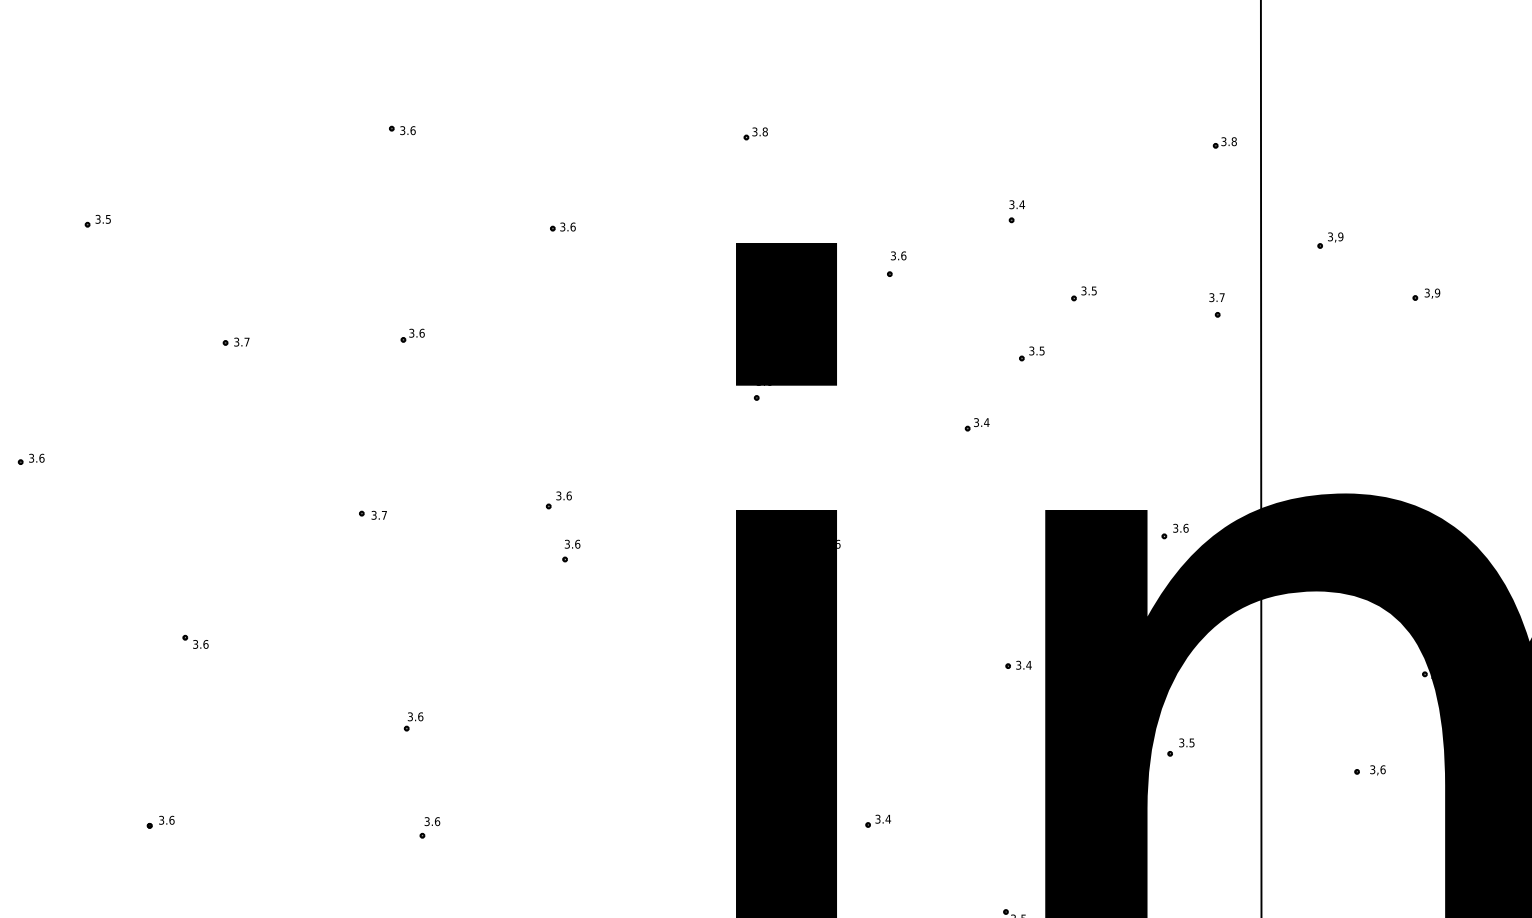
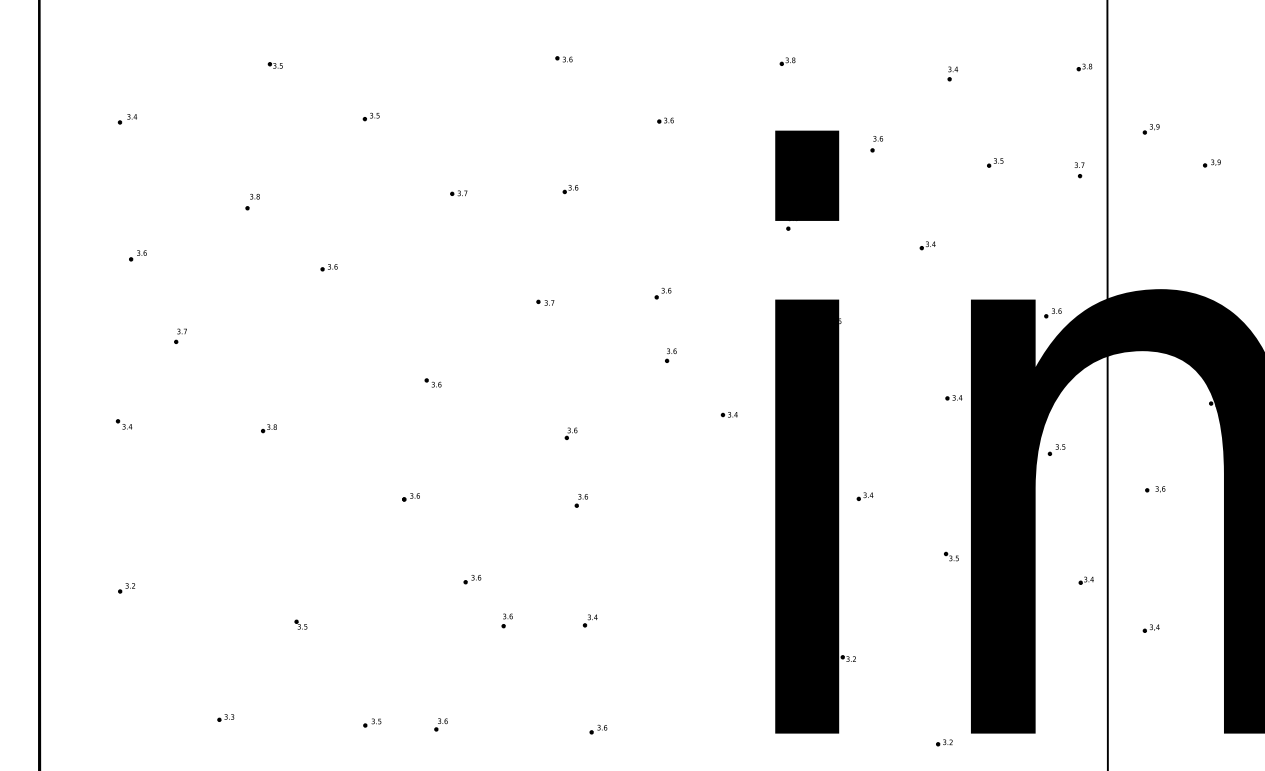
part: (1016, 211) -> (952, 73), moved
part: (1031, 353) -> (962, 200), removed
part: (570, 550) -> (670, 355), moved
part: (662, 691) -> (728, 414), added
part: (1370, 770) -> (1155, 489), moved

